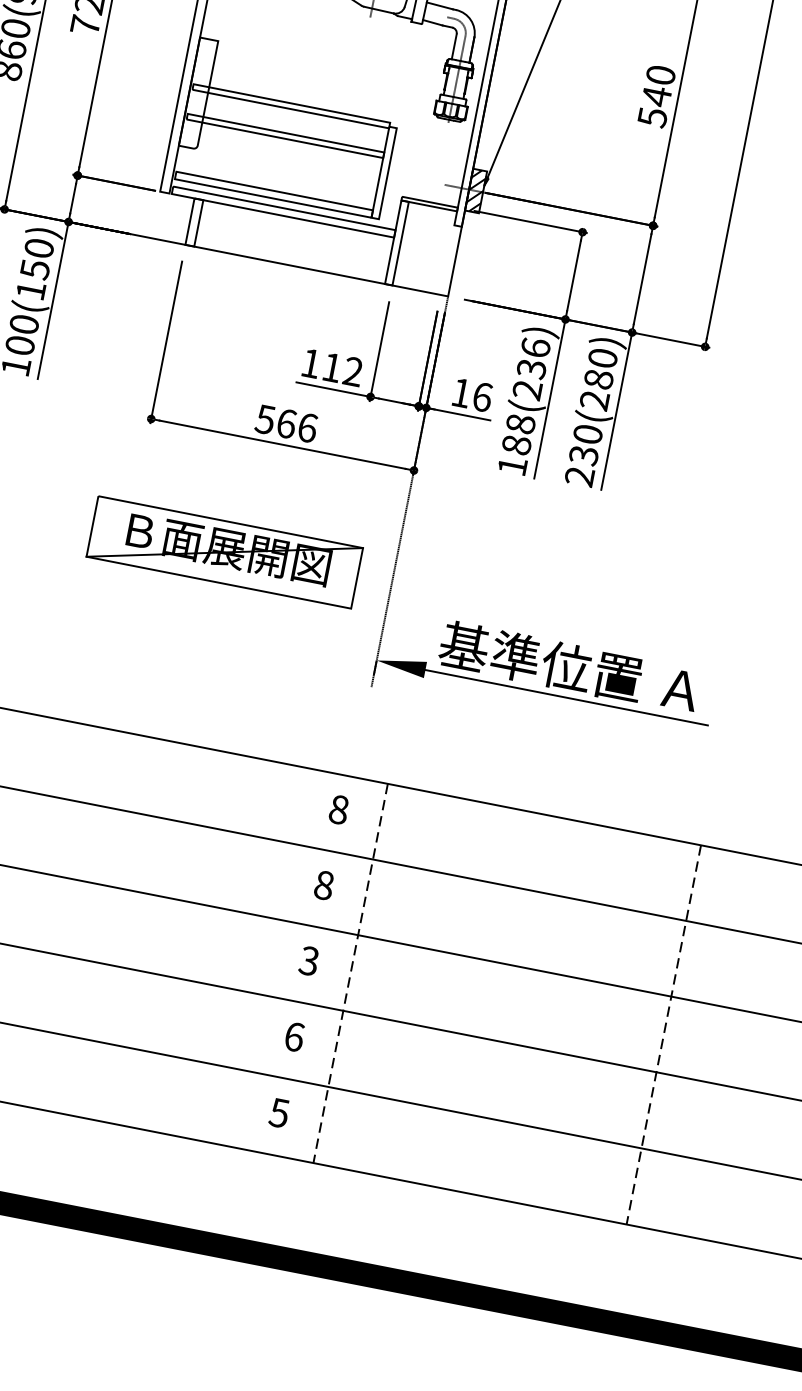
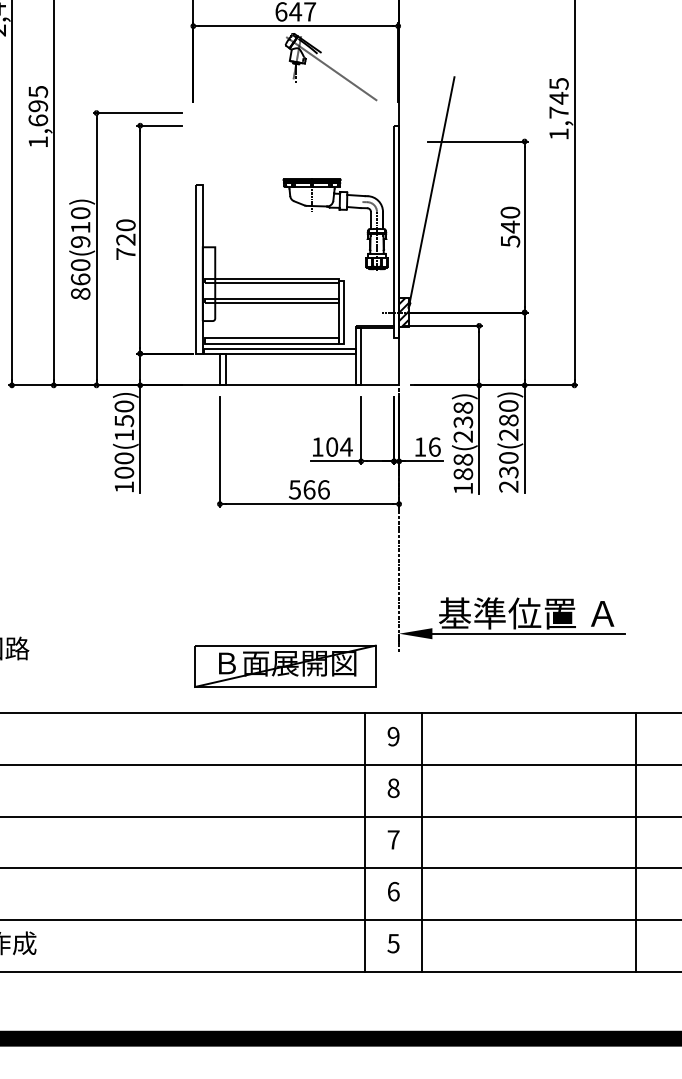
text: (534, 347) -> (462, 407), 188(236) -> 188(238)
text: (343, 368) -> (339, 446), 112 -> 104
part: (225, 551) -> (285, 665), moved
text: (338, 809) -> (393, 736), 8 -> 9
line: (267, 956) -> (365, 842), added
text: (309, 960) -> (393, 839), 3 -> 7
line: (350, 974) -> (422, 843), dashed -> solid
line: (664, 1036) -> (636, 843), dashed -> solid

